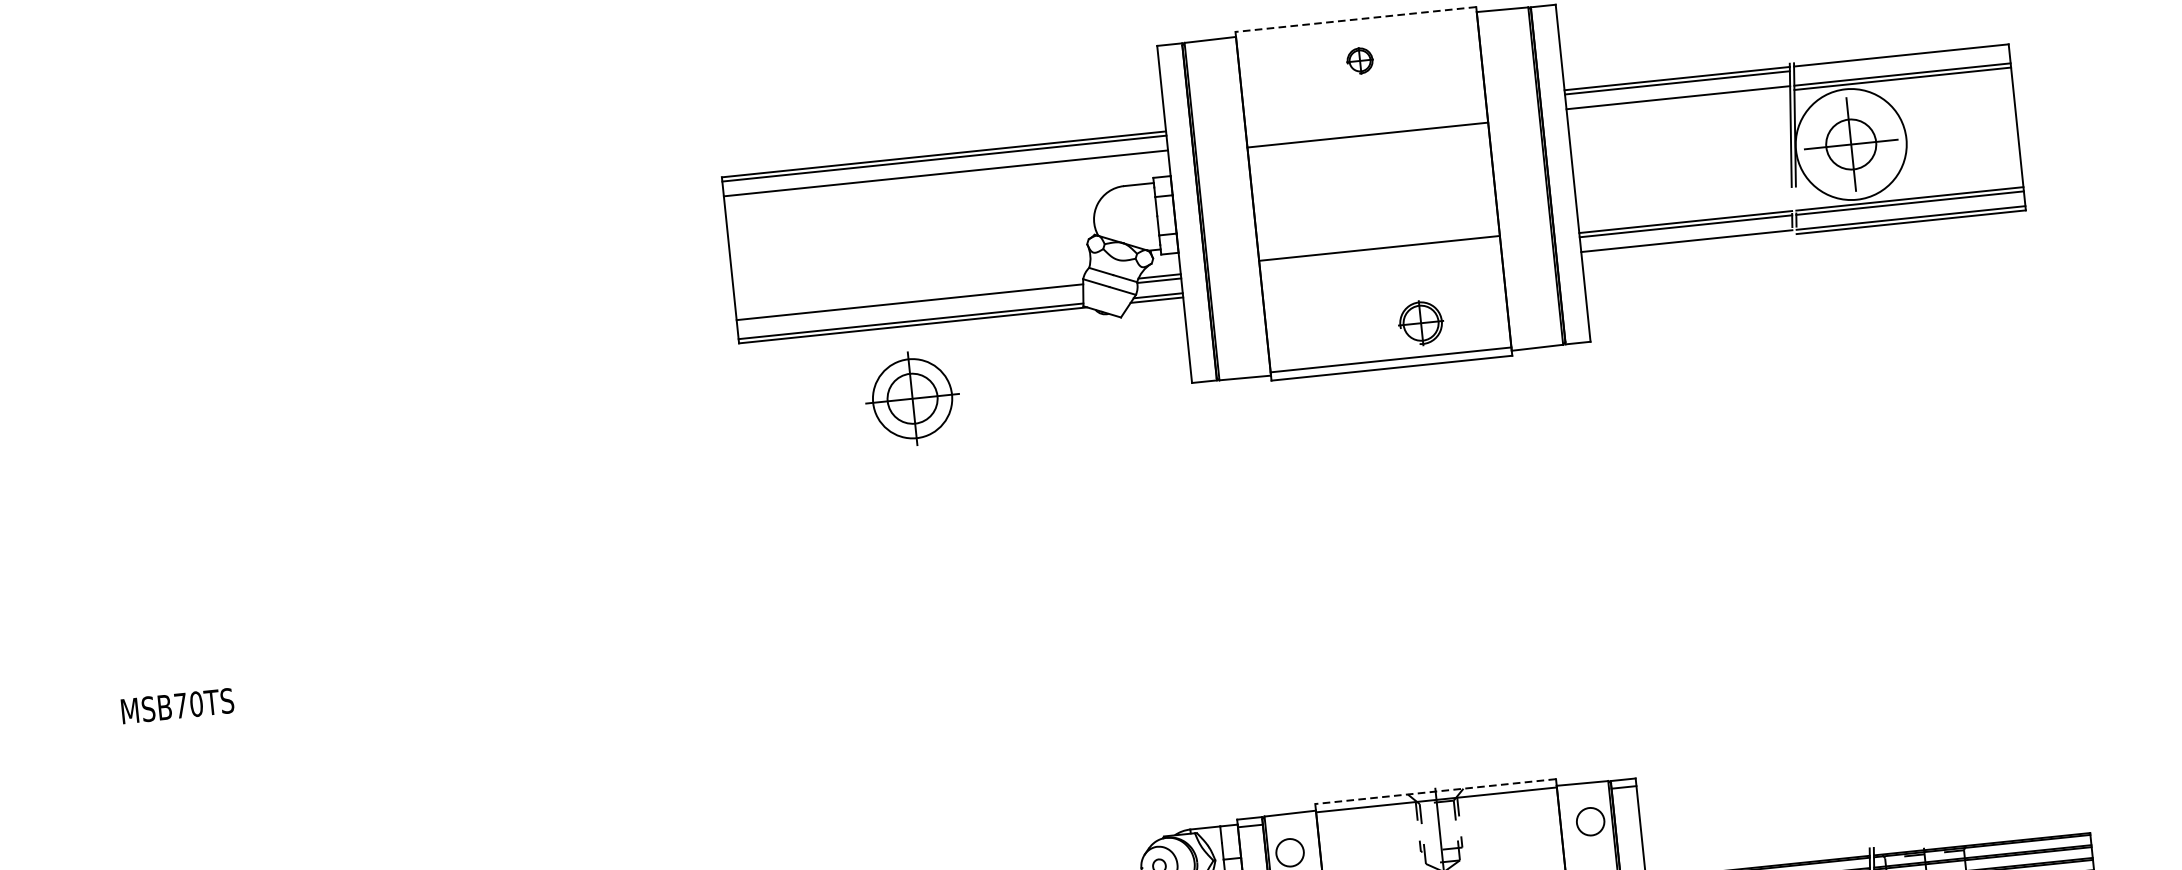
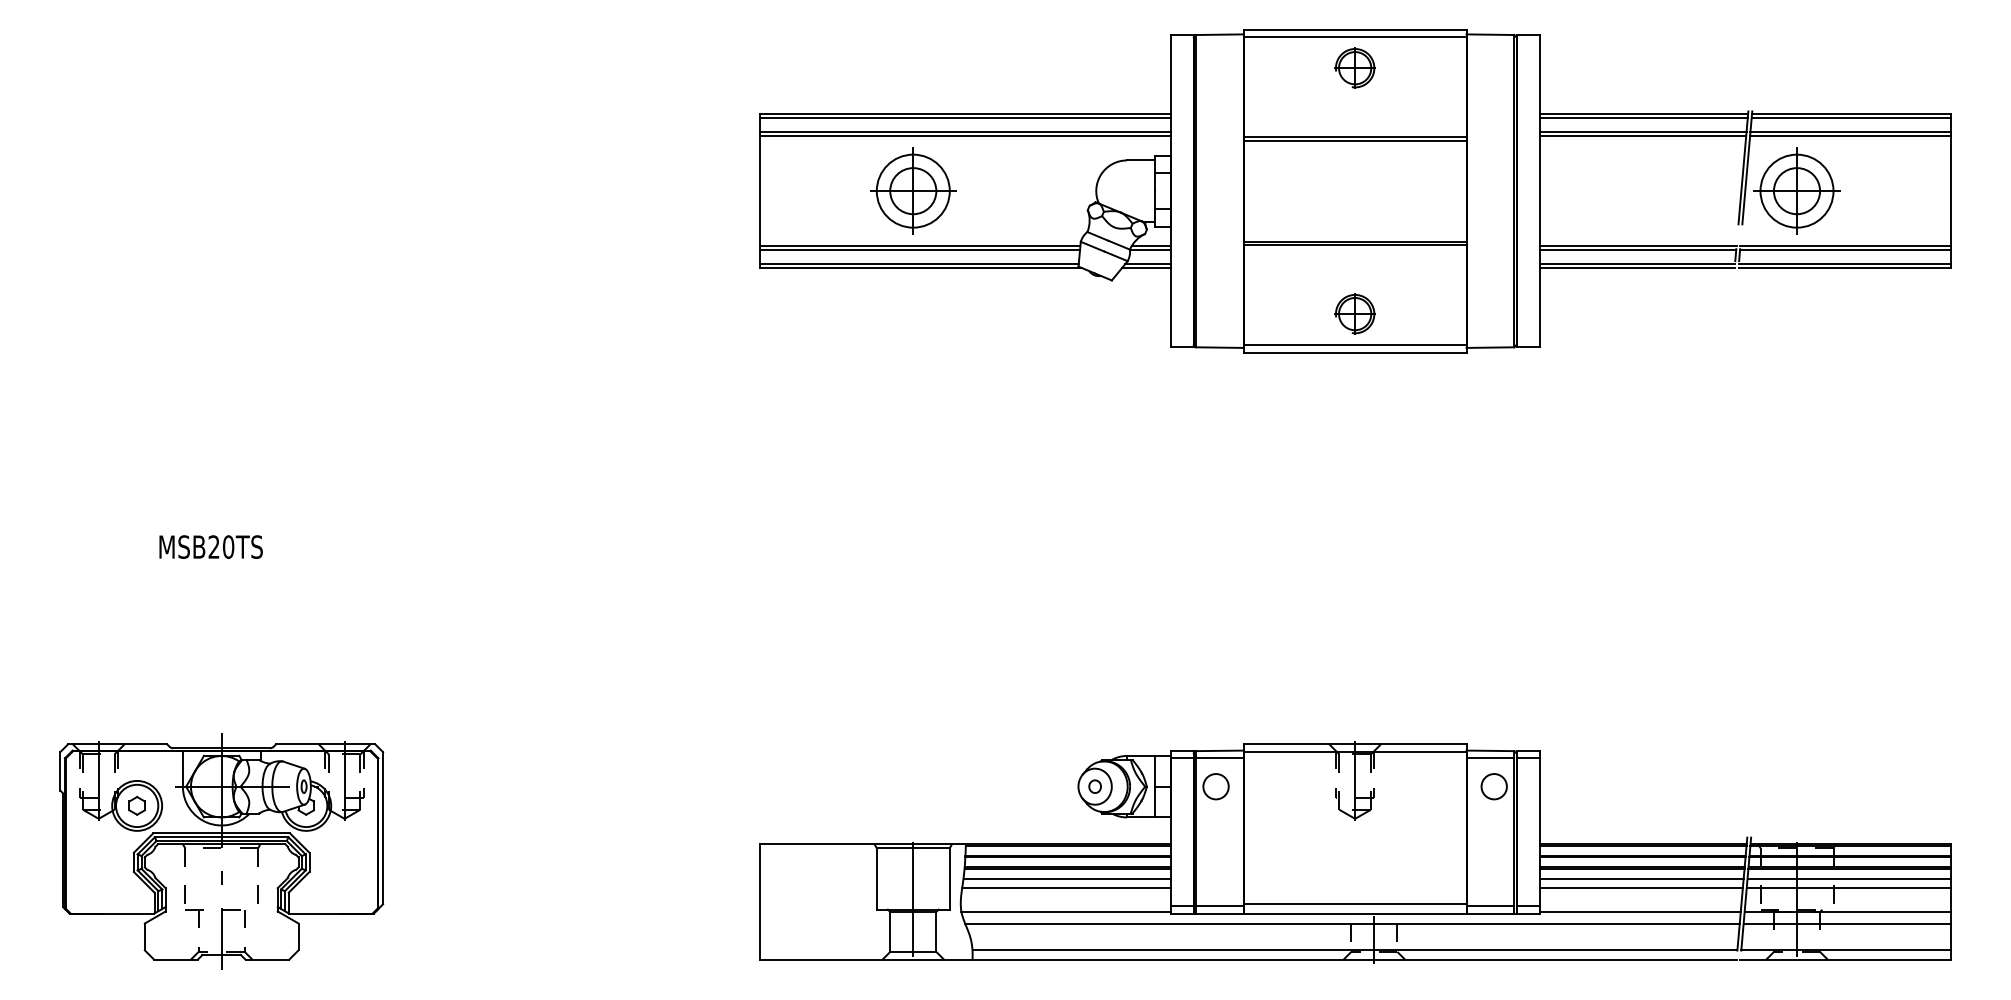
line: (1355, 19) -> (1354, 29), dashed -> solid
line: (1356, 27) -> (1354, 37), added
part: (1359, 60) -> (1354, 67), size x1.67
line: (1900, 60) -> (1850, 118), added
line: (1678, 101) -> (1642, 135), added
line: (1367, 139) -> (1354, 140), added
circle: (1850, 143) -> (1796, 190), size x0.71
line: (945, 177) -> (964, 135), added
line: (1686, 245) -> (1636, 268), added
line: (1379, 252) -> (1354, 245), added
line: (909, 306) -> (919, 250), added
part: (1420, 322) -> (1354, 313), moved
part: (912, 398) -> (913, 190), moved
text: (180, 705) -> (213, 546), MSB70TS -> MSB20TS
line: (1434, 791) -> (1354, 744), dashed -> solid
line: (1583, 791) -> (1490, 758), added
line: (1290, 821) -> (1219, 758), added

